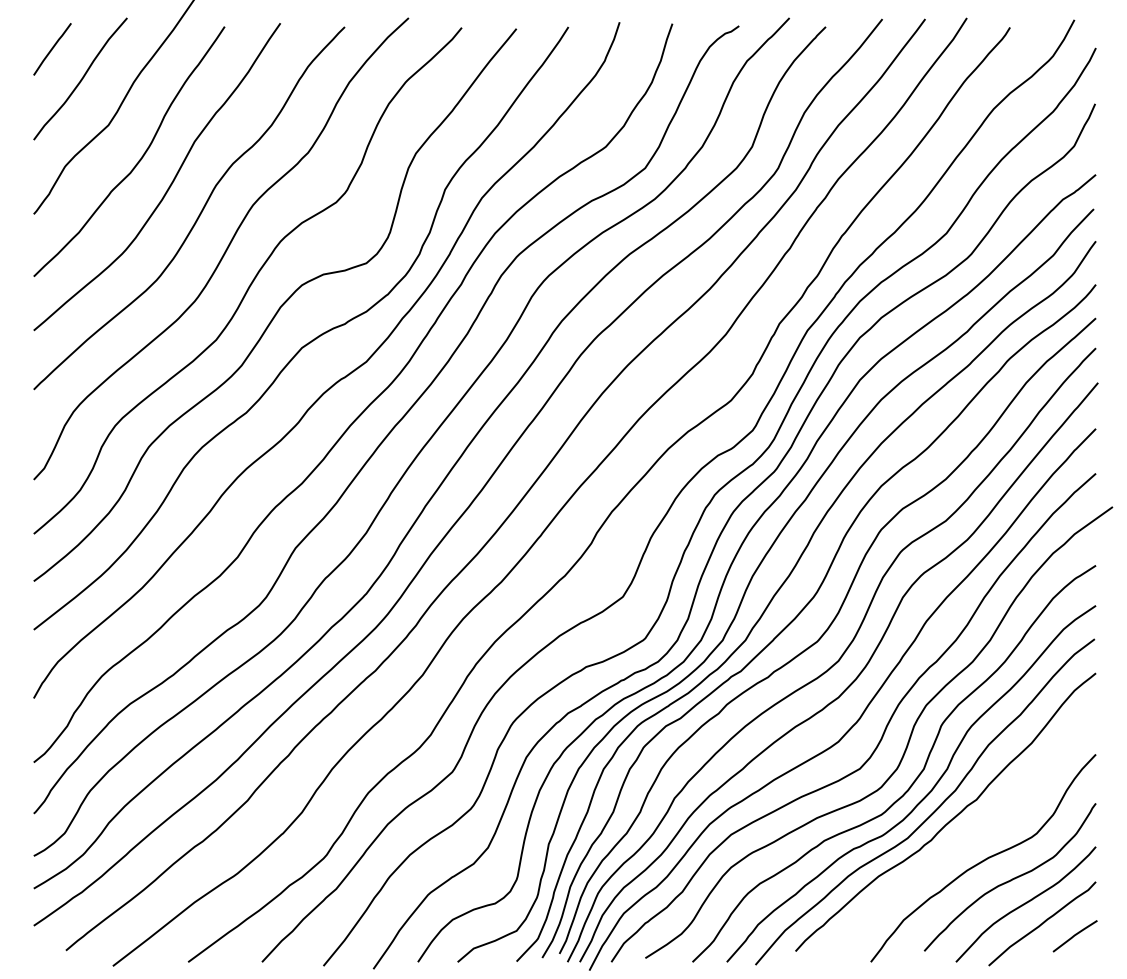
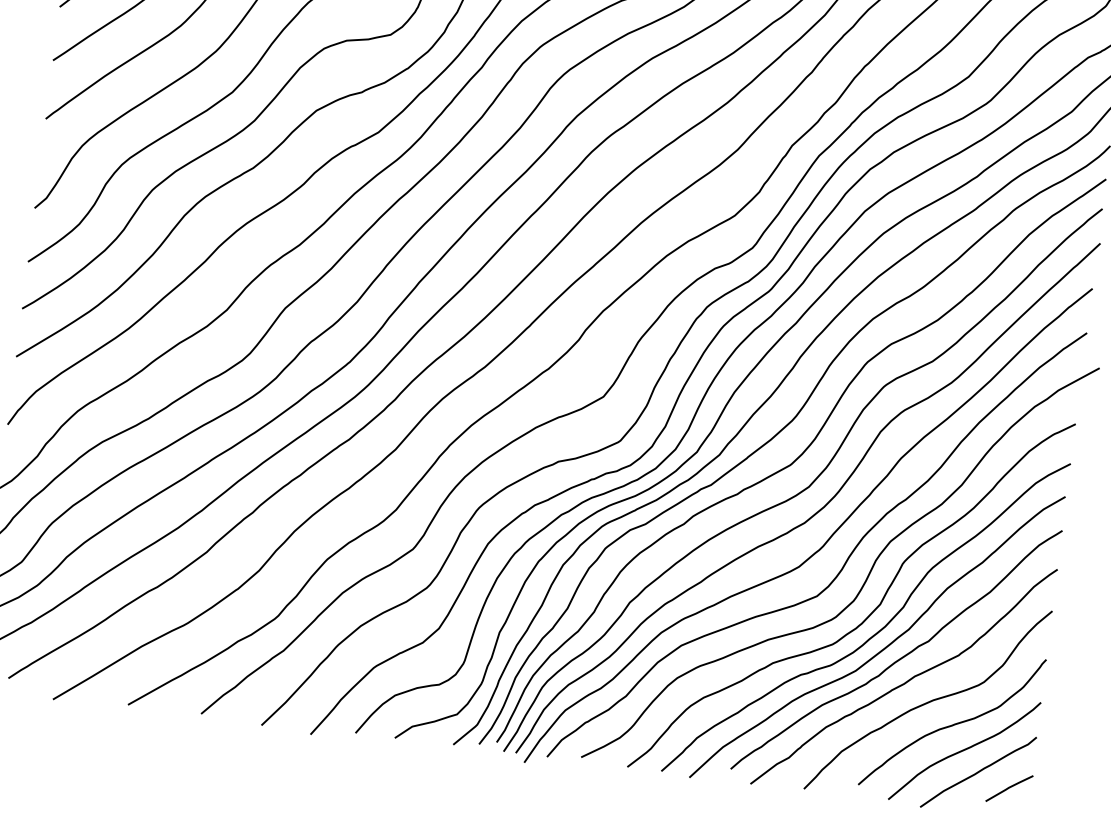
curve: (960, 841) -> (907, 680), added

